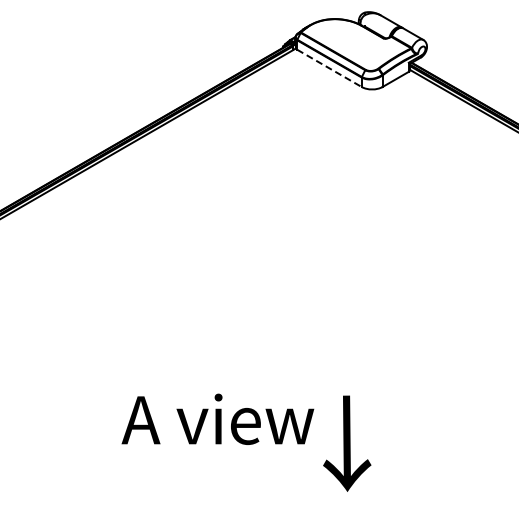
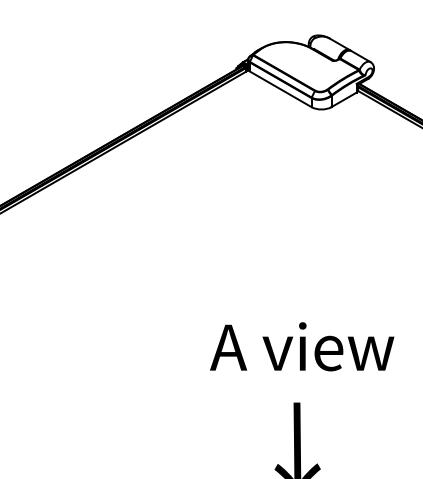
line: (329, 68) -> (280, 89), dashed -> solid
text: (217, 418) -> (301, 345), moved

